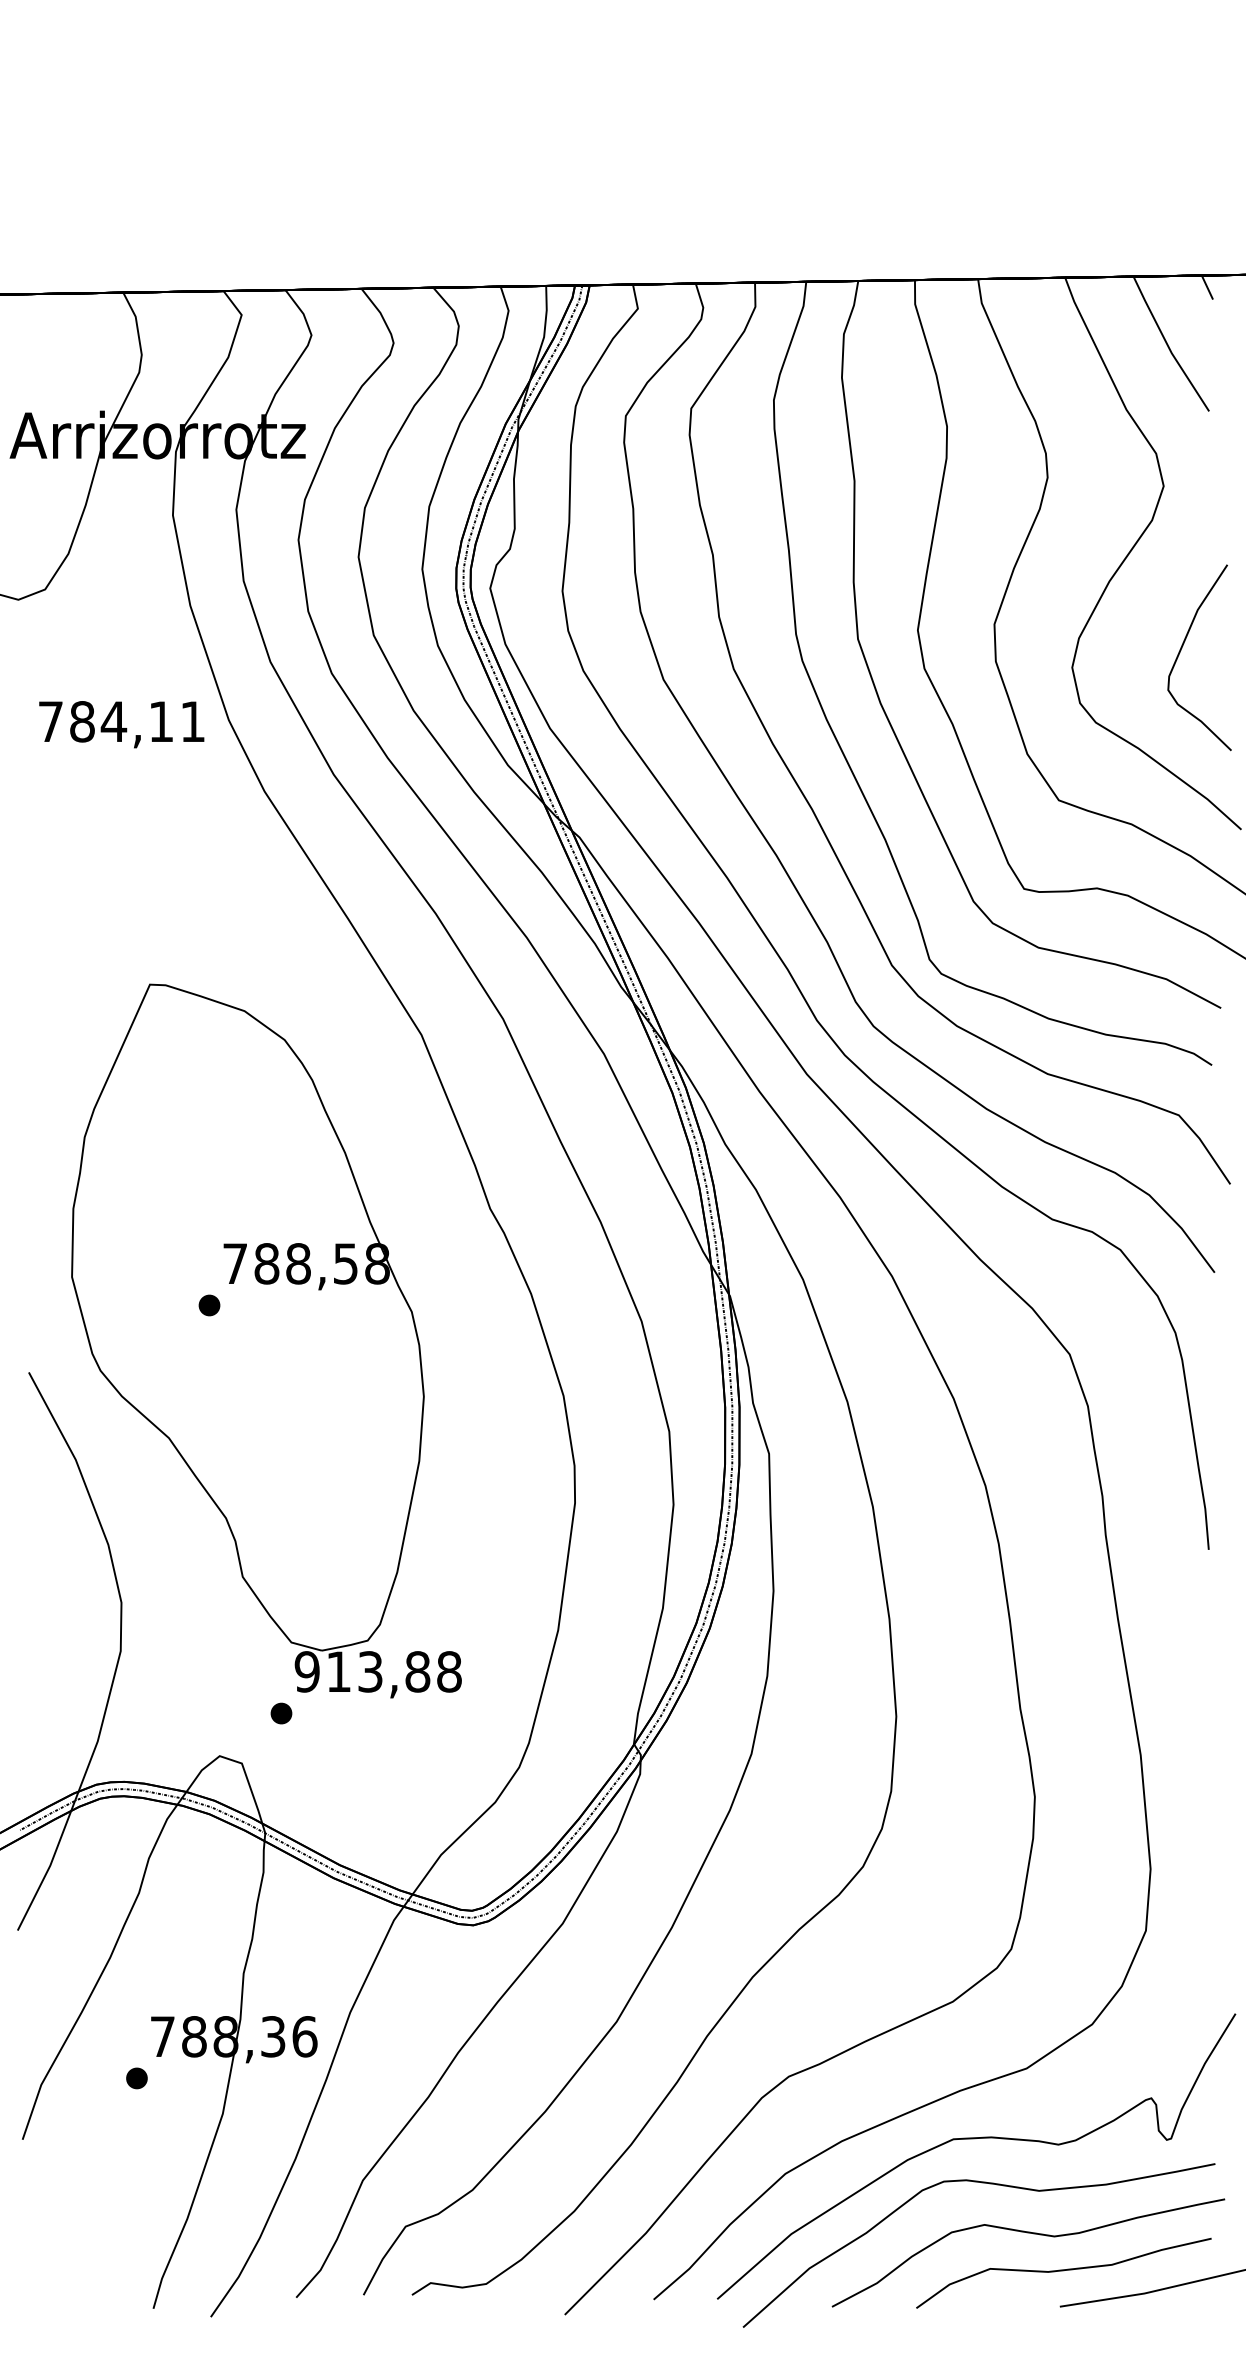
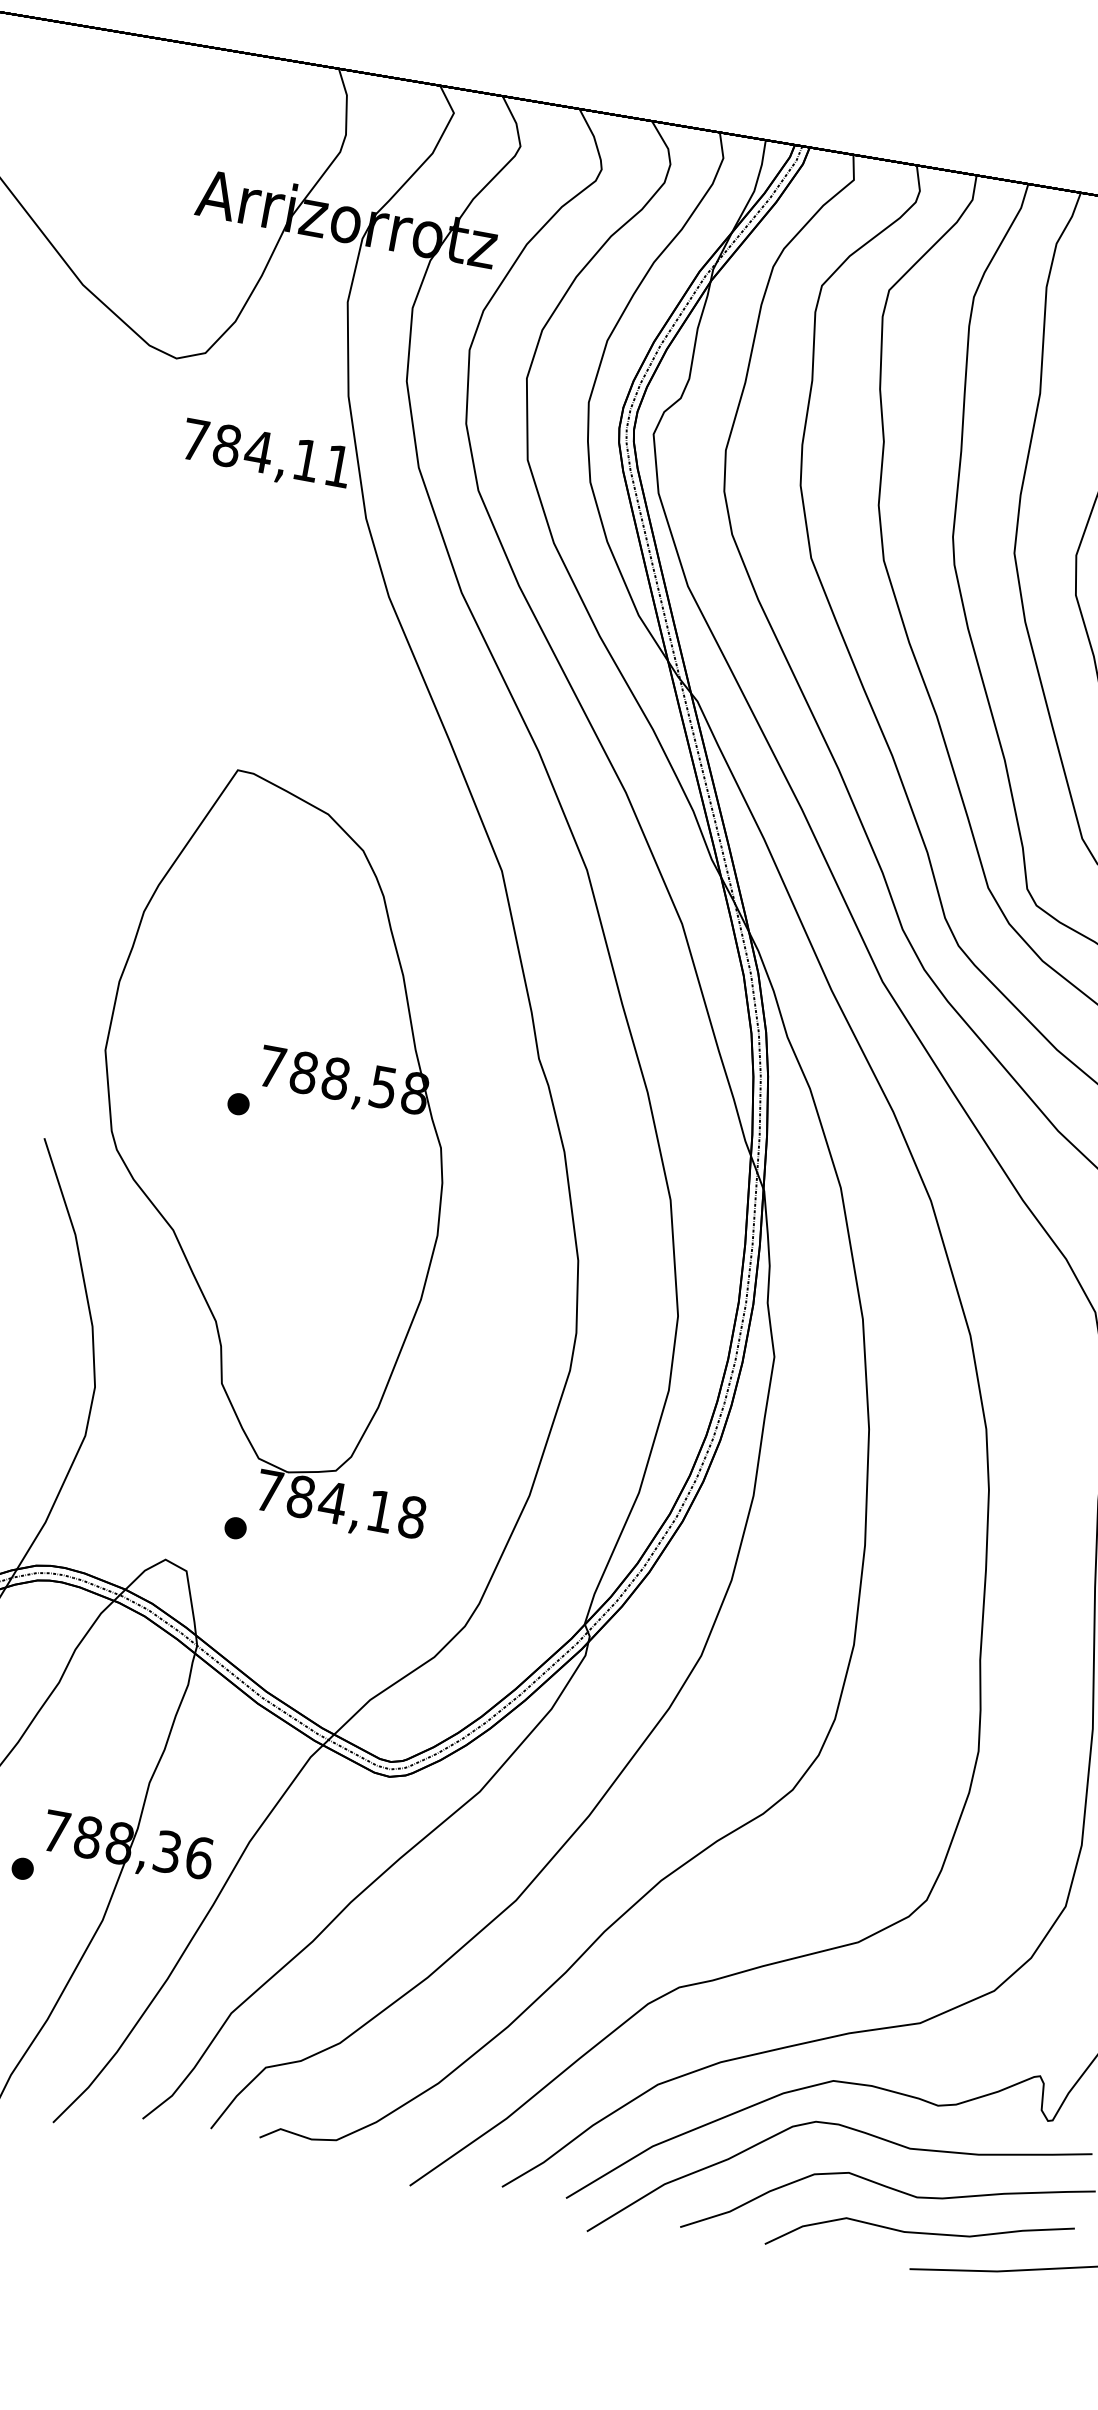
text: (121, 724) -> (265, 455), moved
text: (362, 1671) -> (324, 1500), 913,88 -> 784,18

